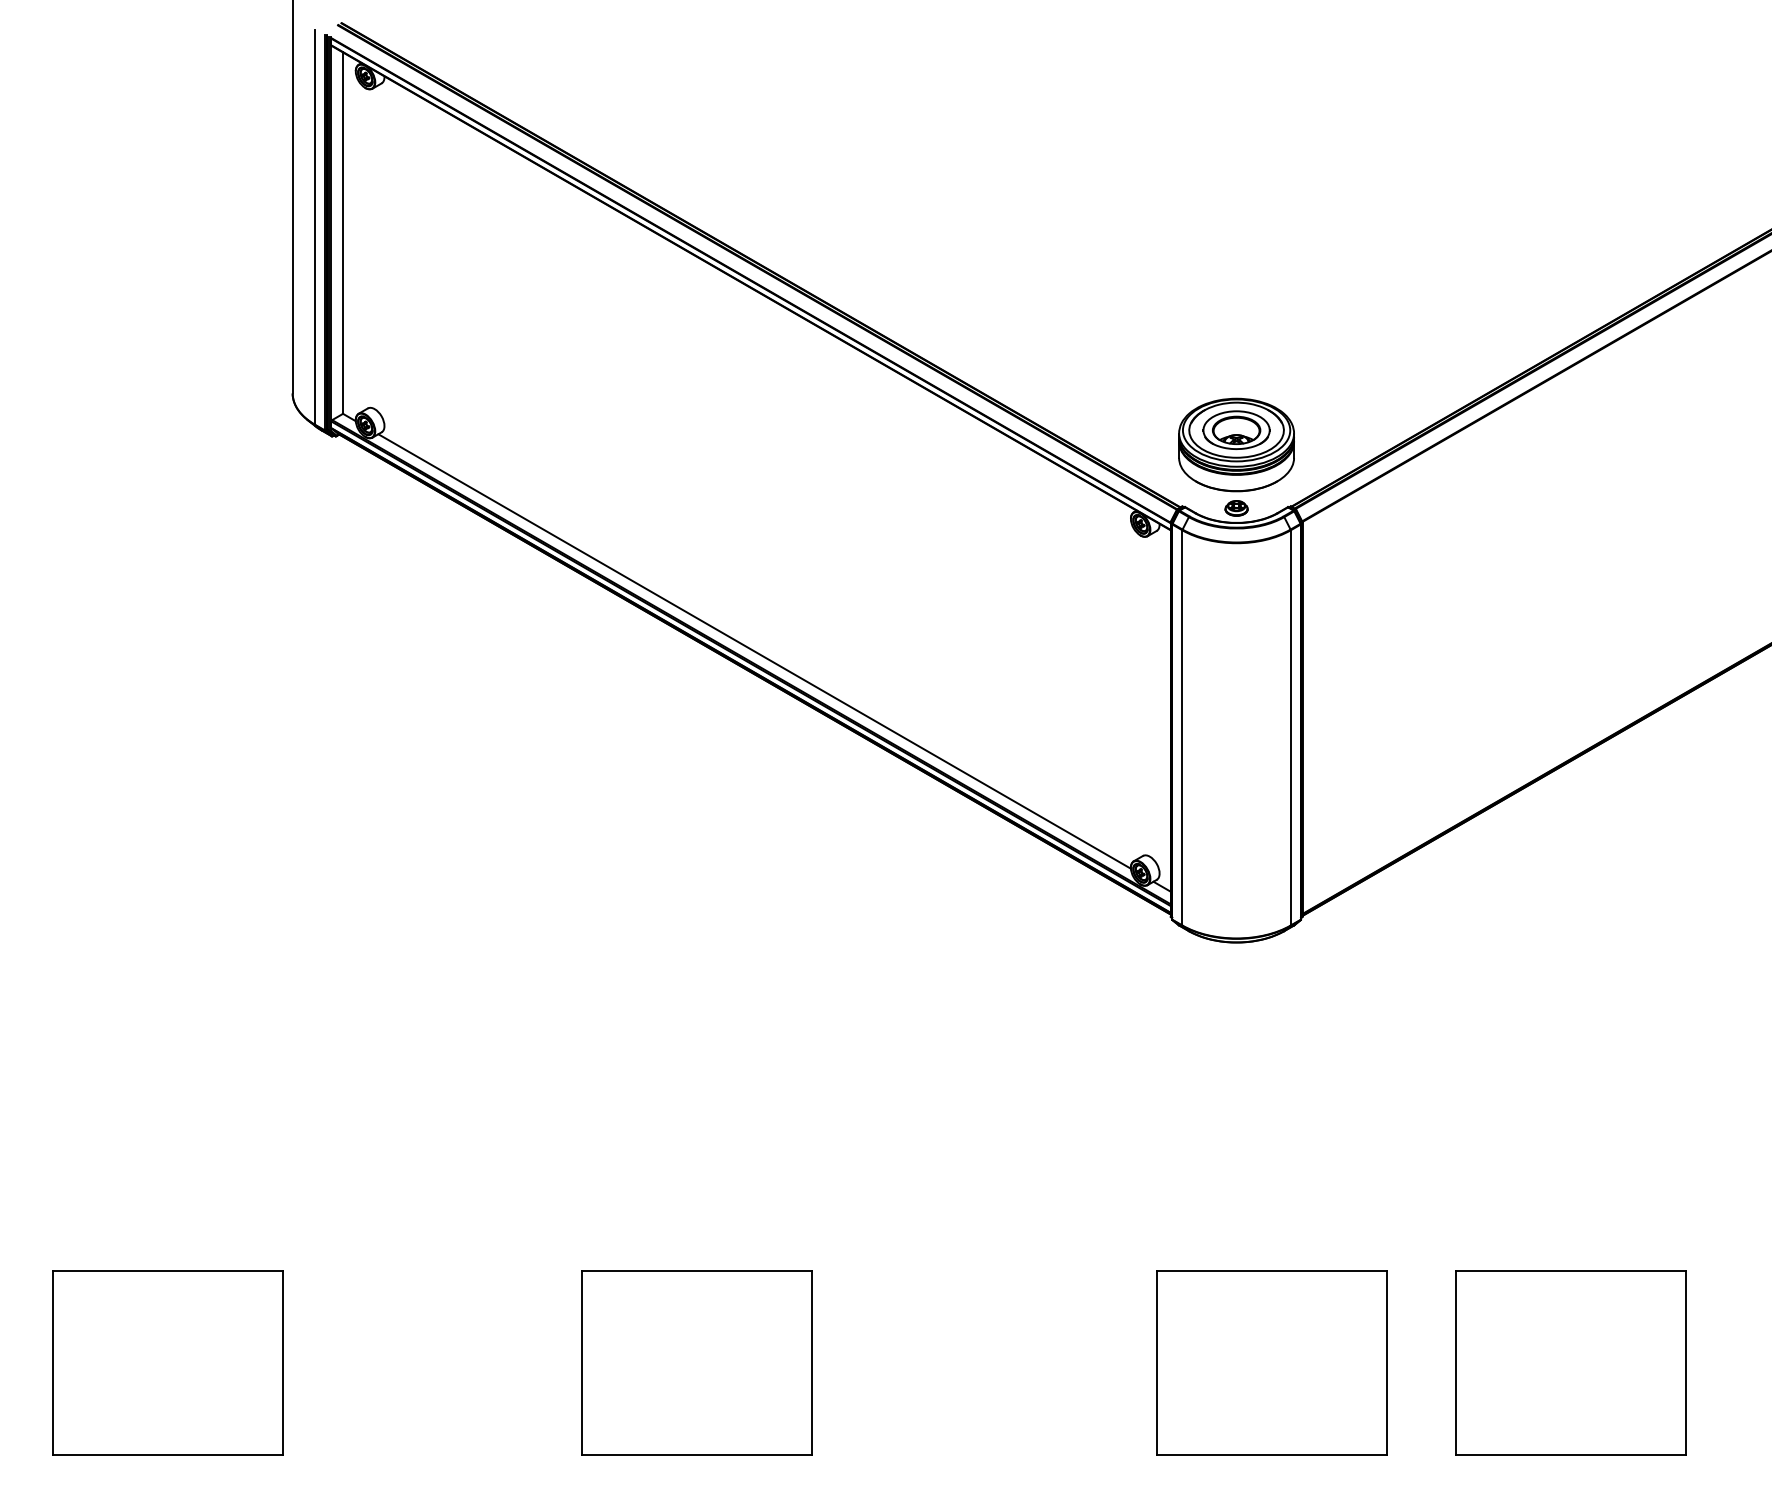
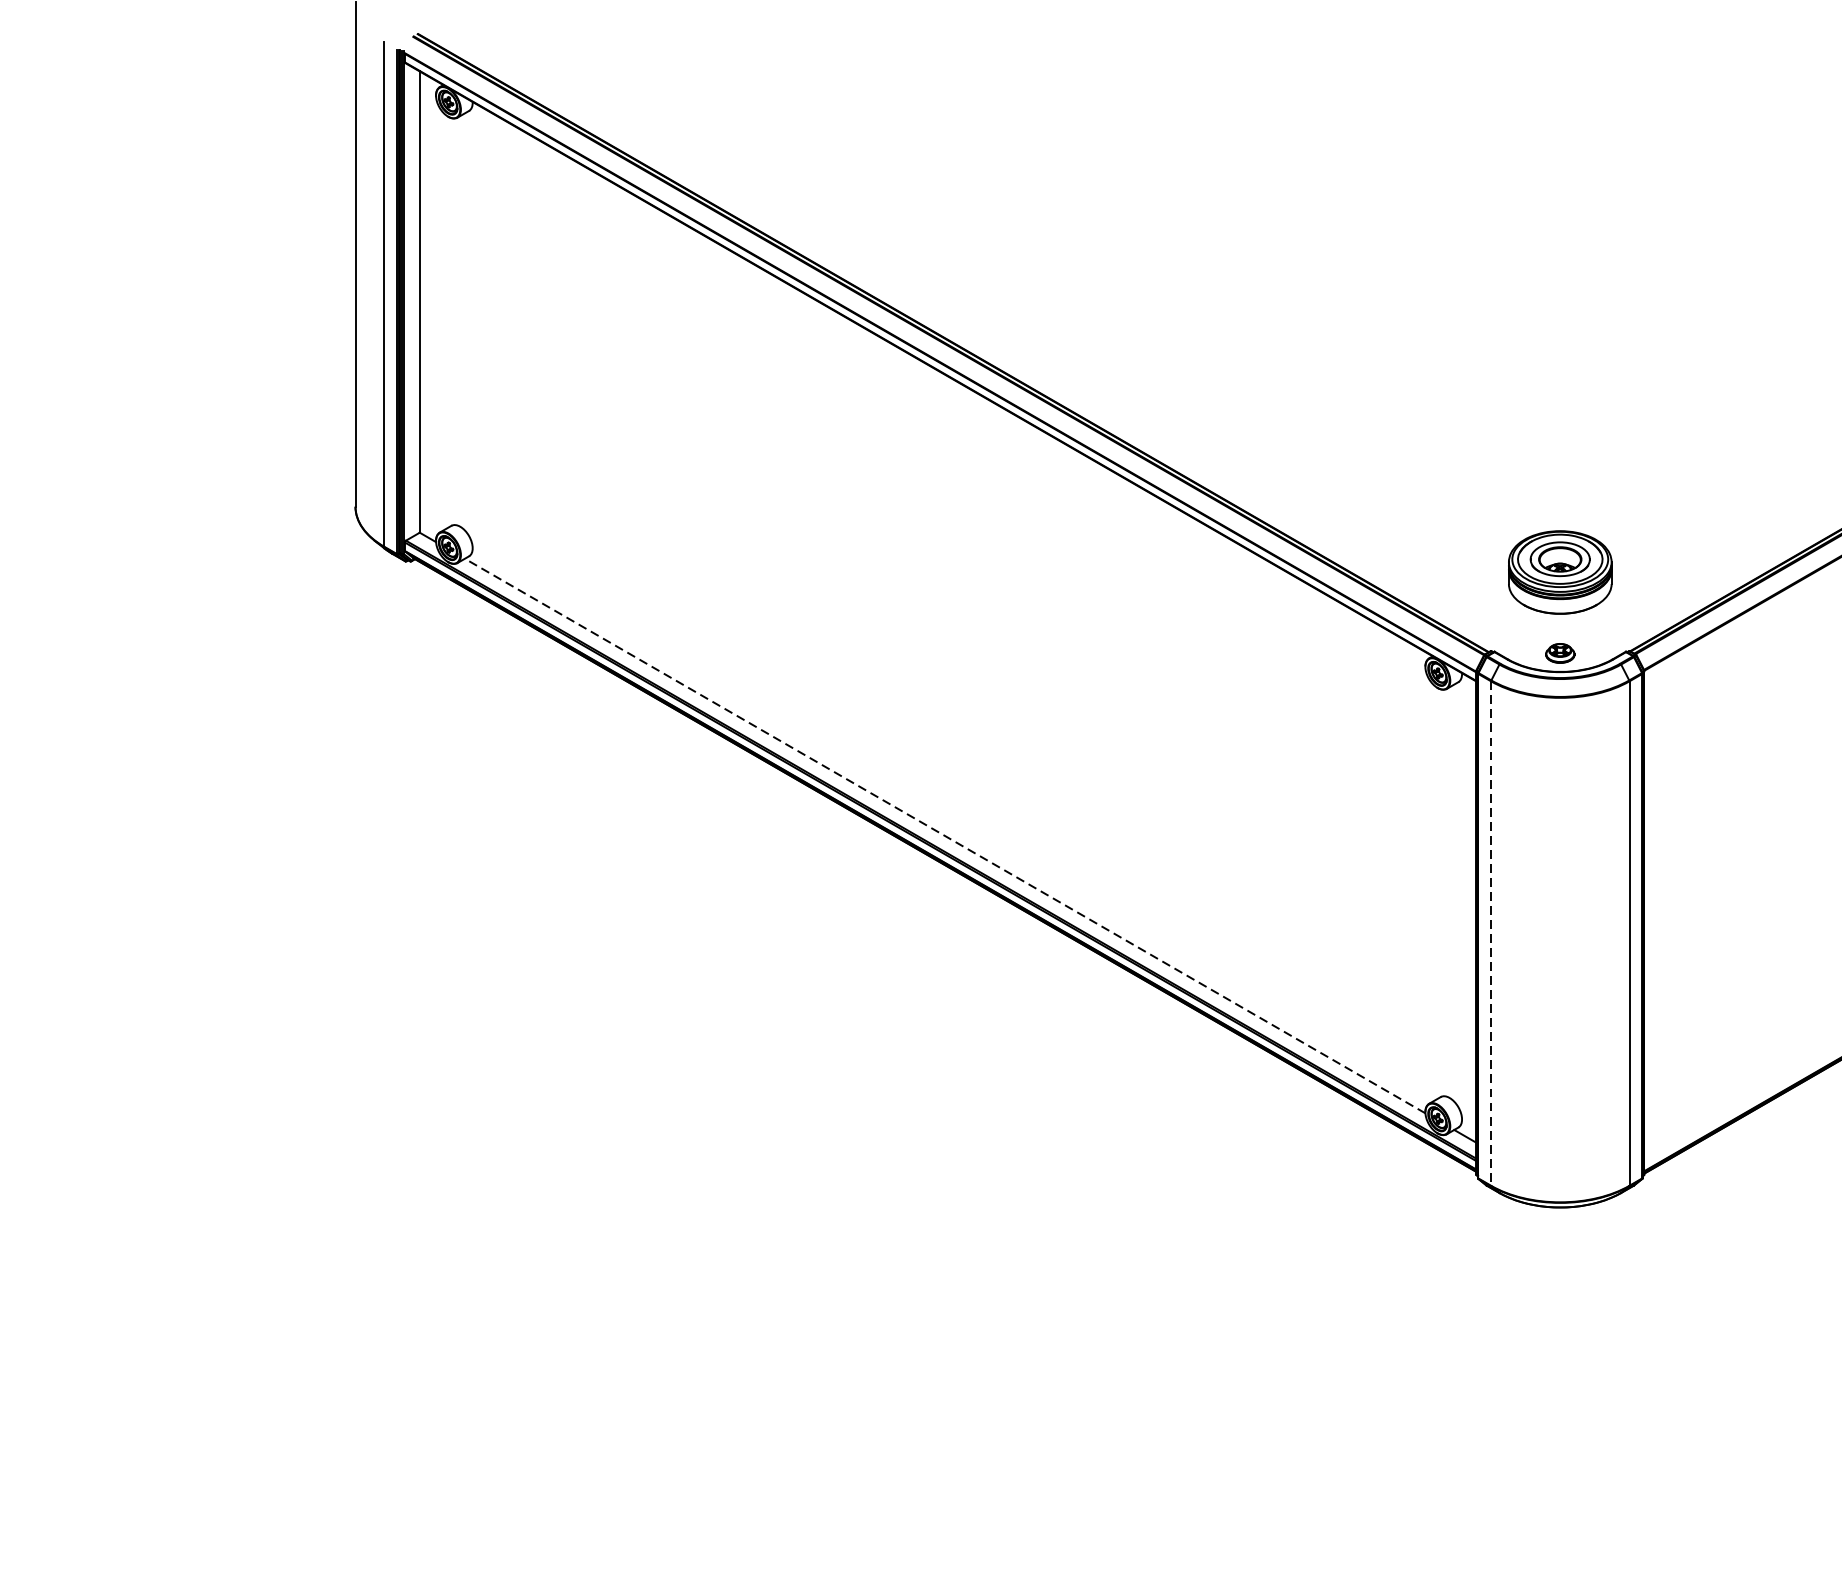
part: (1236, 444) -> (1560, 571), size x0.7
line: (754, 651) -> (944, 836), solid -> dashed
line: (1182, 727) -> (1491, 933), solid -> dashed

